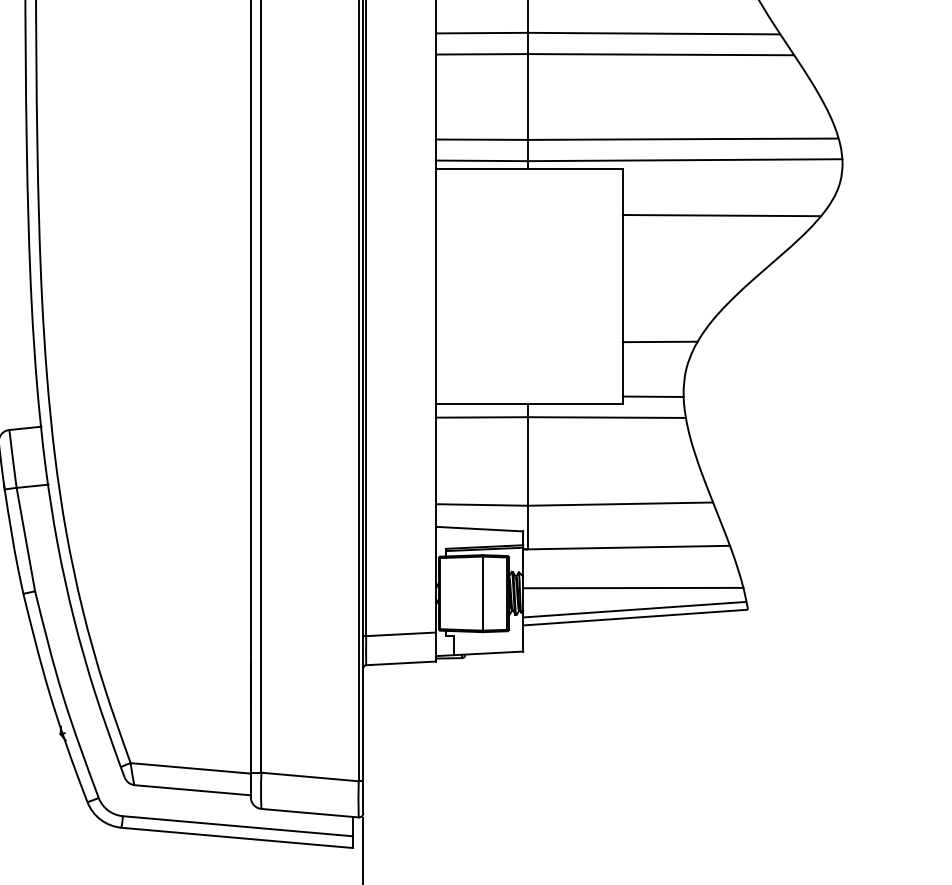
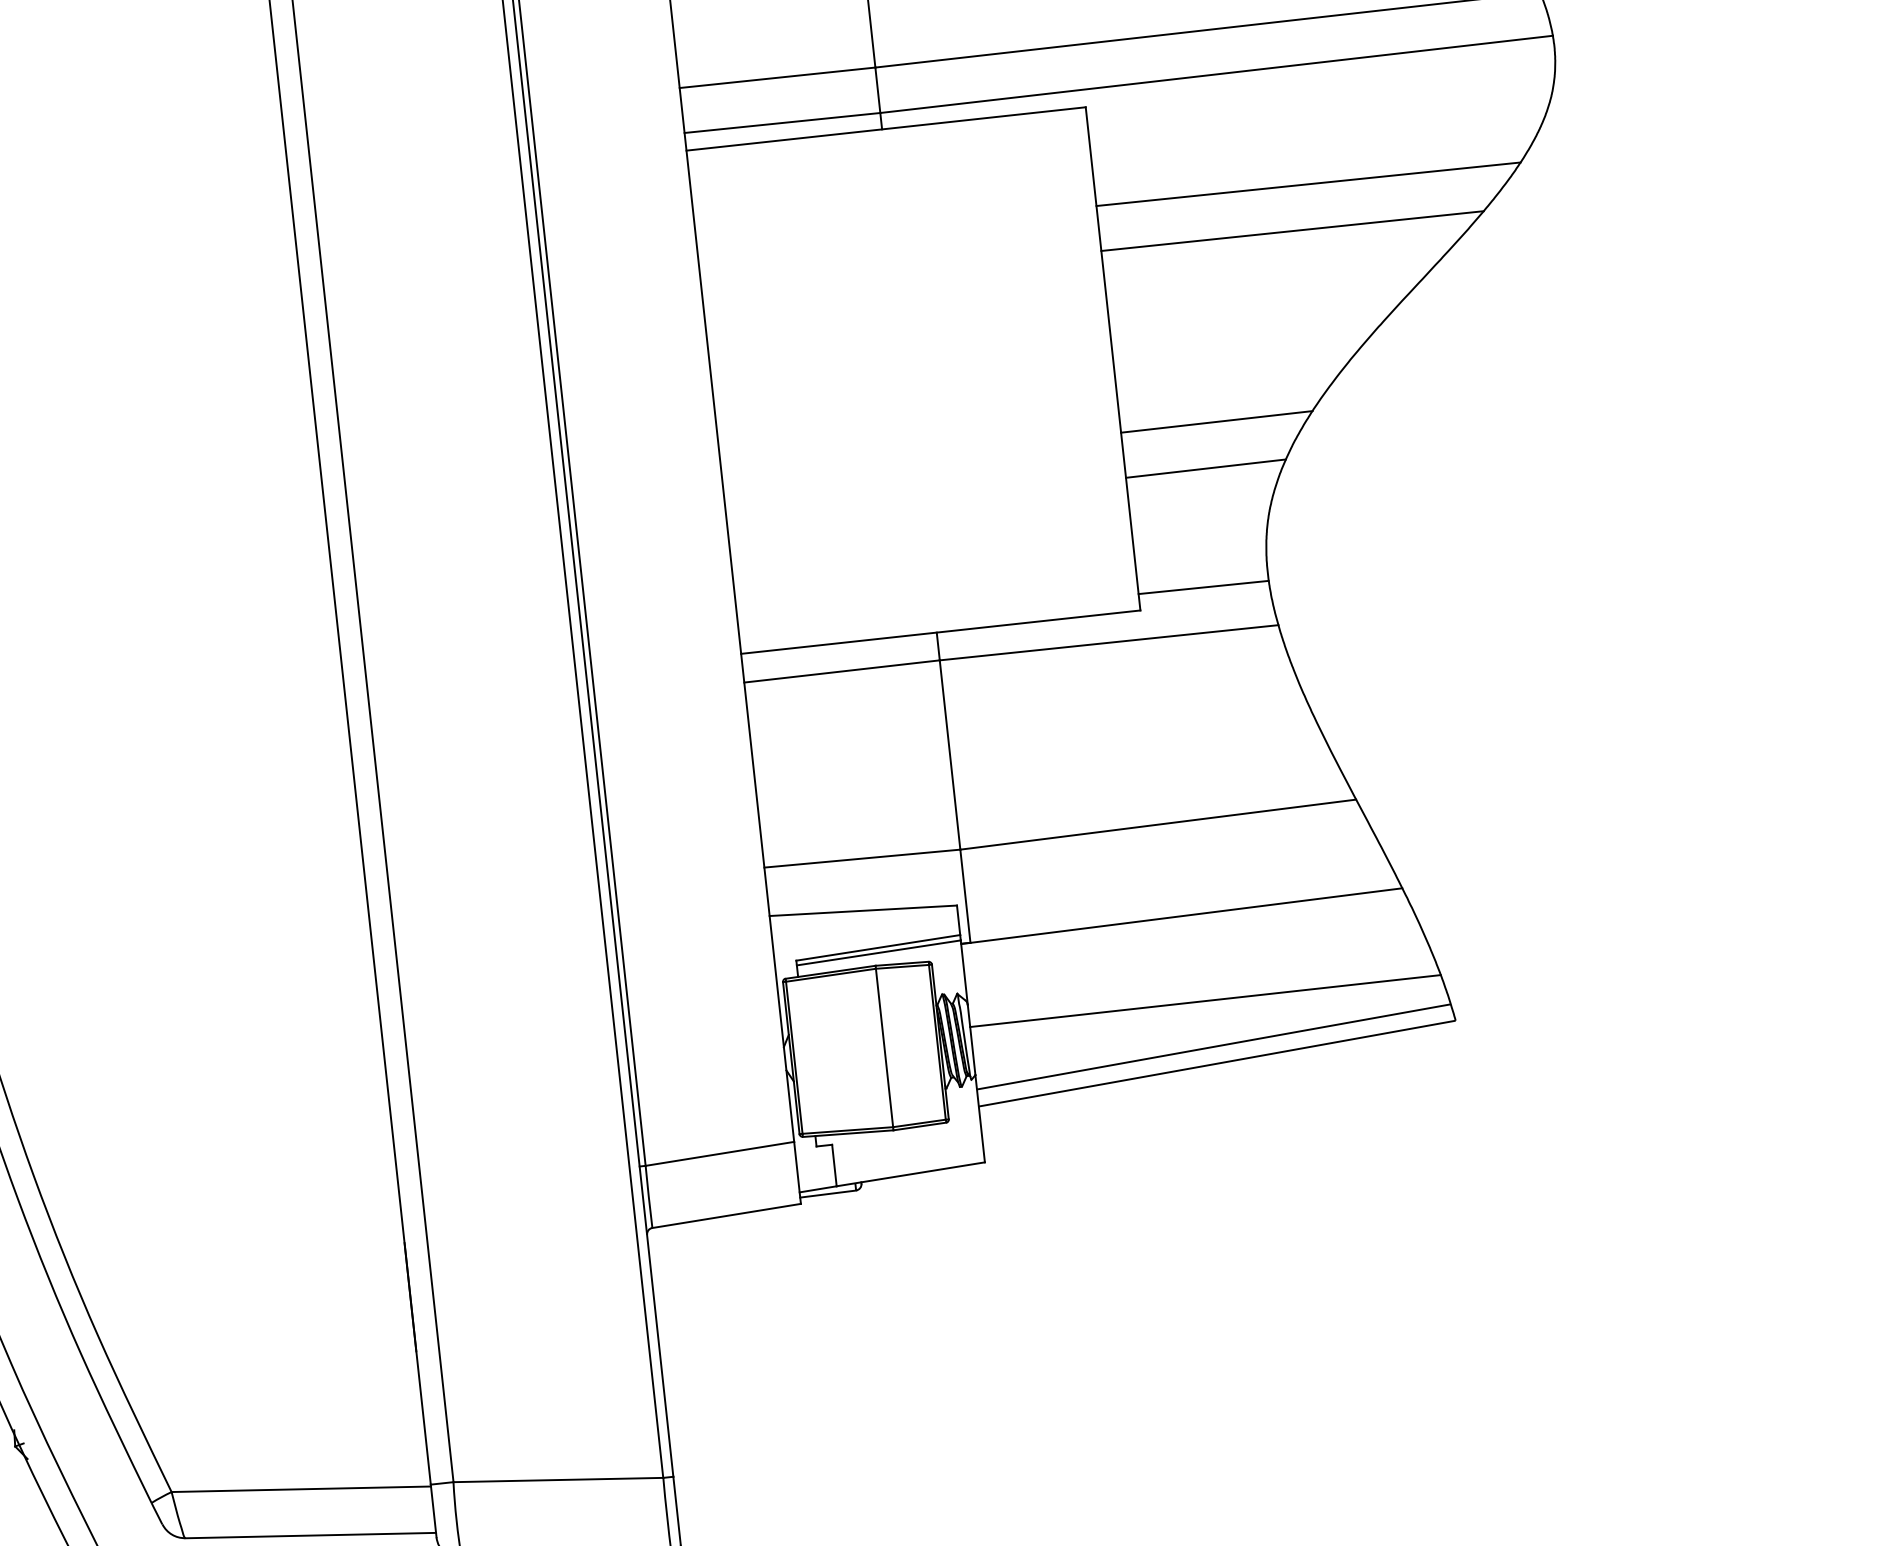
line: (711, 236) -> (1290, 231), added
line: (667, 320) -> (1216, 421), added

